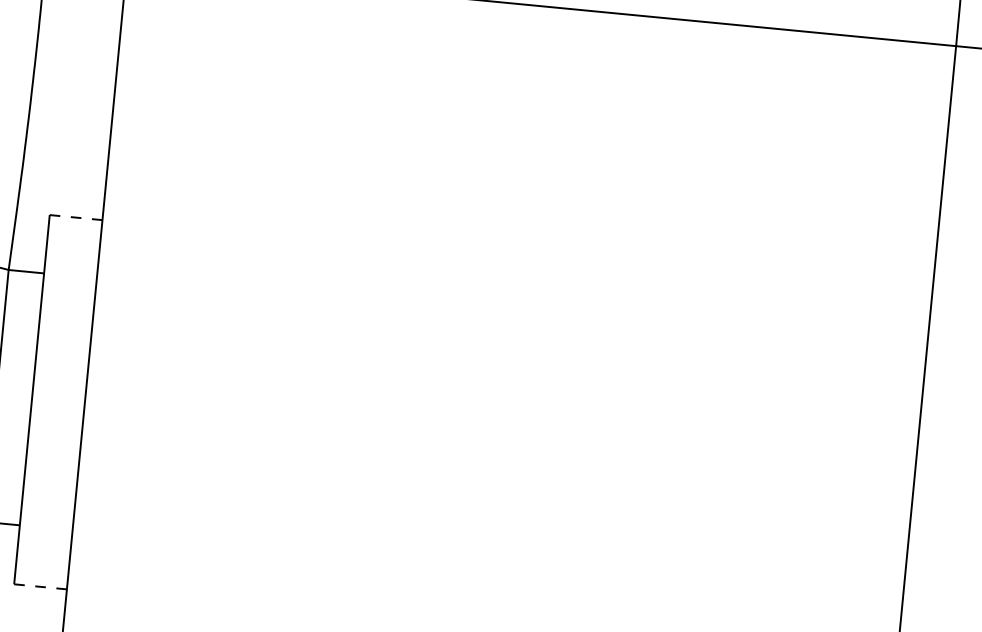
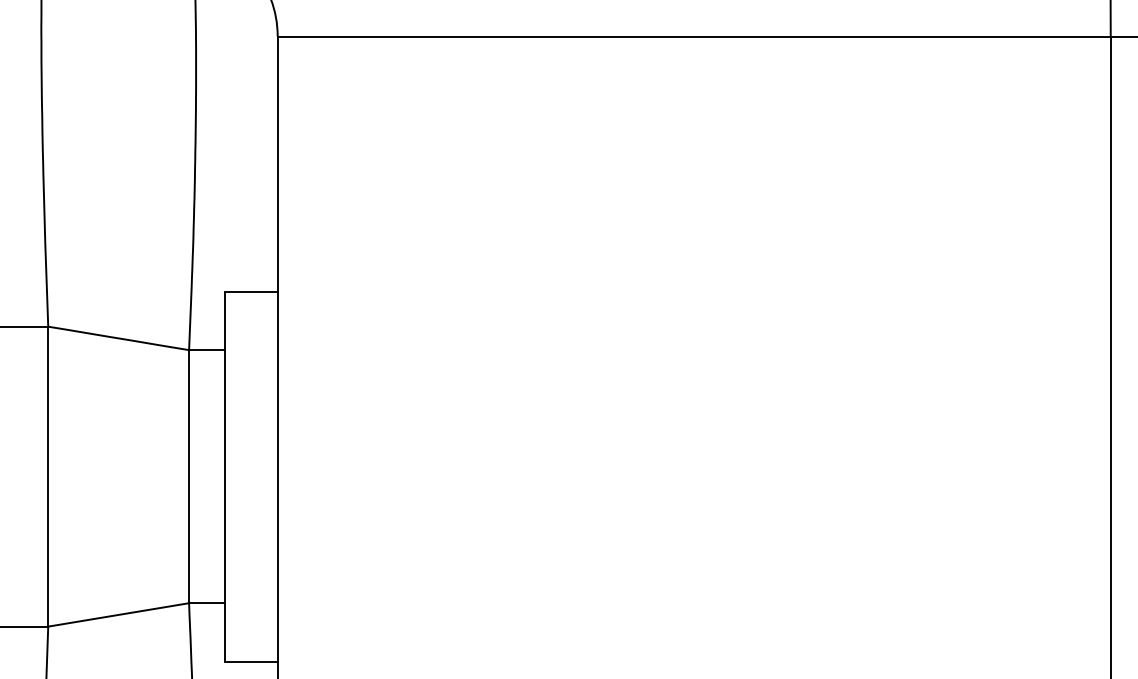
line: (76, 217) -> (251, 291), dashed -> solid
line: (40, 586) -> (251, 662), dashed -> solid

